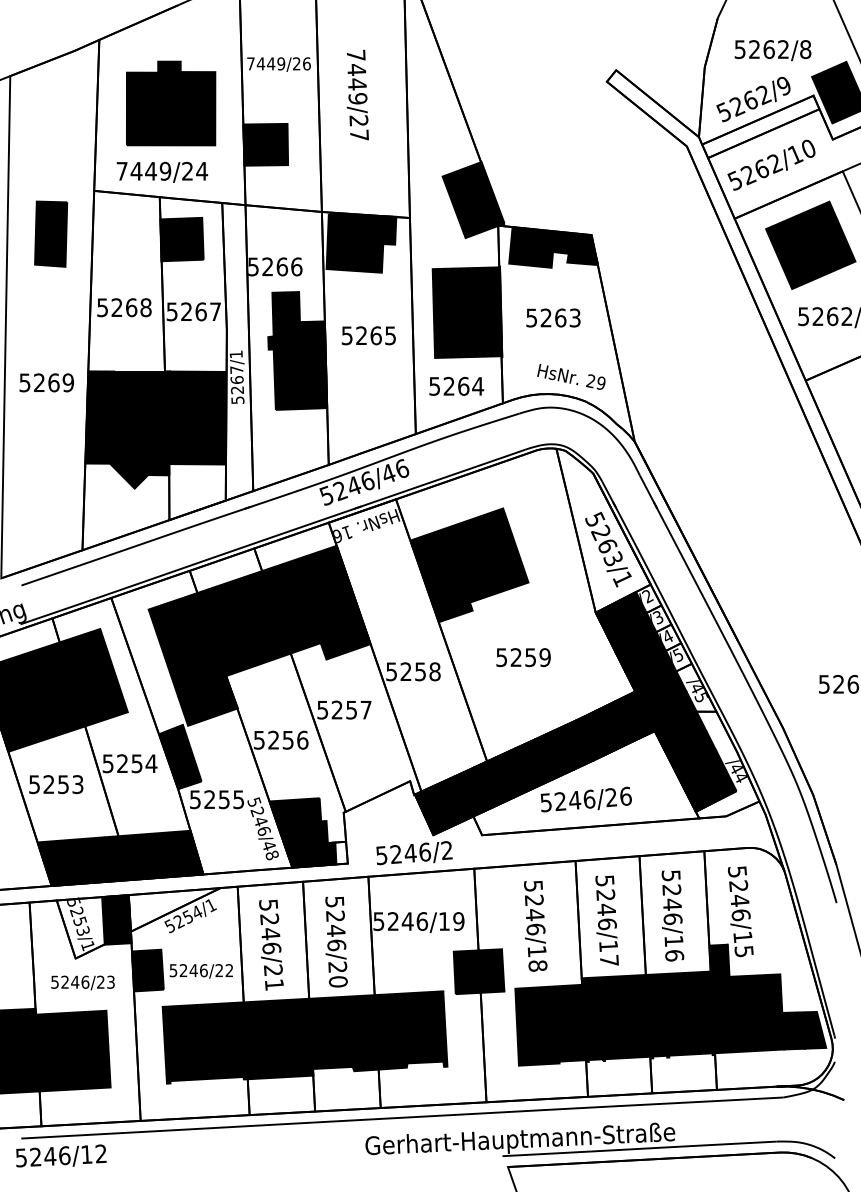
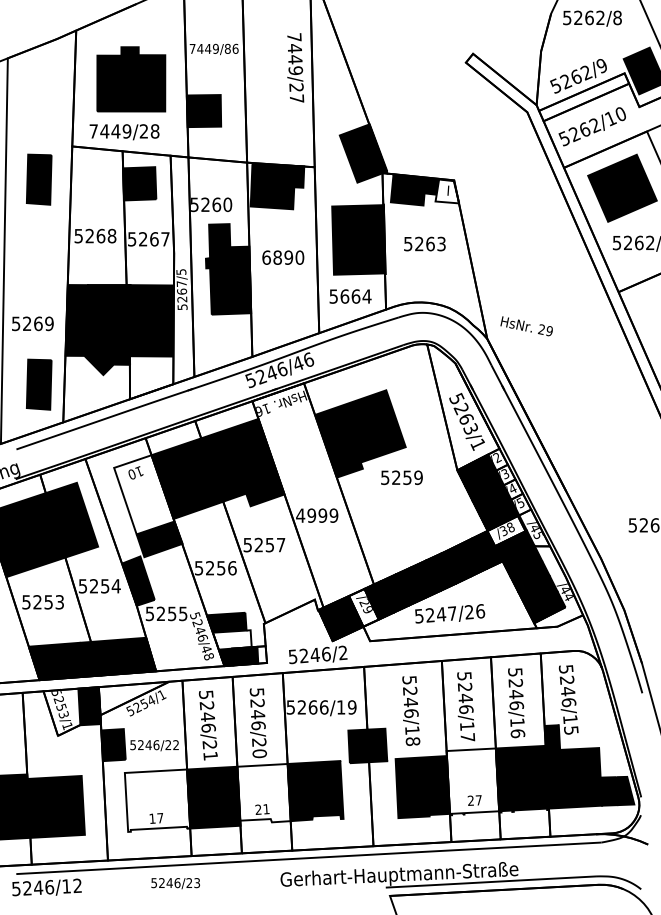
text: (773, 50) -> (592, 18), moved
text: (296, 63) -> (227, 48), 7449/26 -> 7449/86
text: (357, 94) -> (295, 67), moved
text: (201, 171) -> (154, 131), 7449/24 -> 7449/28
fill: (582, 249) -> (447, 191), removed
text: (296, 266) -> (227, 204), 5266 -> 5260
text: (369, 335) -> (283, 257), 5265 -> 6890
text: (236, 353) -> (181, 271), 5267/1 -> 5267/5
text: (571, 377) -> (526, 326), moved
text: (46, 382) -> (32, 323), moved
text: (448, 386) -> (344, 296), 5264 -> 5664
part: (51, 500) -> (39, 384), added
fill: (188, 644) -> (144, 494), removed
text: (522, 657) -> (401, 477), moved
text: (413, 671) -> (317, 515), 5258 -> 4999
fill: (659, 691) -> (506, 530), removed
fill: (473, 791) -> (363, 607), removed
text: (589, 799) -> (452, 613), 5246/26 -> 5247/26
fill: (301, 833) -> (231, 639), removed
text: (407, 921) -> (312, 707), 5246/19 -> 5266/19
text: (82, 982) -> (175, 883), moved
fill: (615, 1017) -> (472, 781), removed
fill: (343, 1032) -> (263, 792), removed
fill: (205, 1042) -> (157, 800), removed

